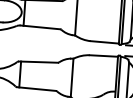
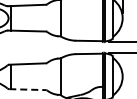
line: (36, 88) -> (27, 89), solid -> dashed

